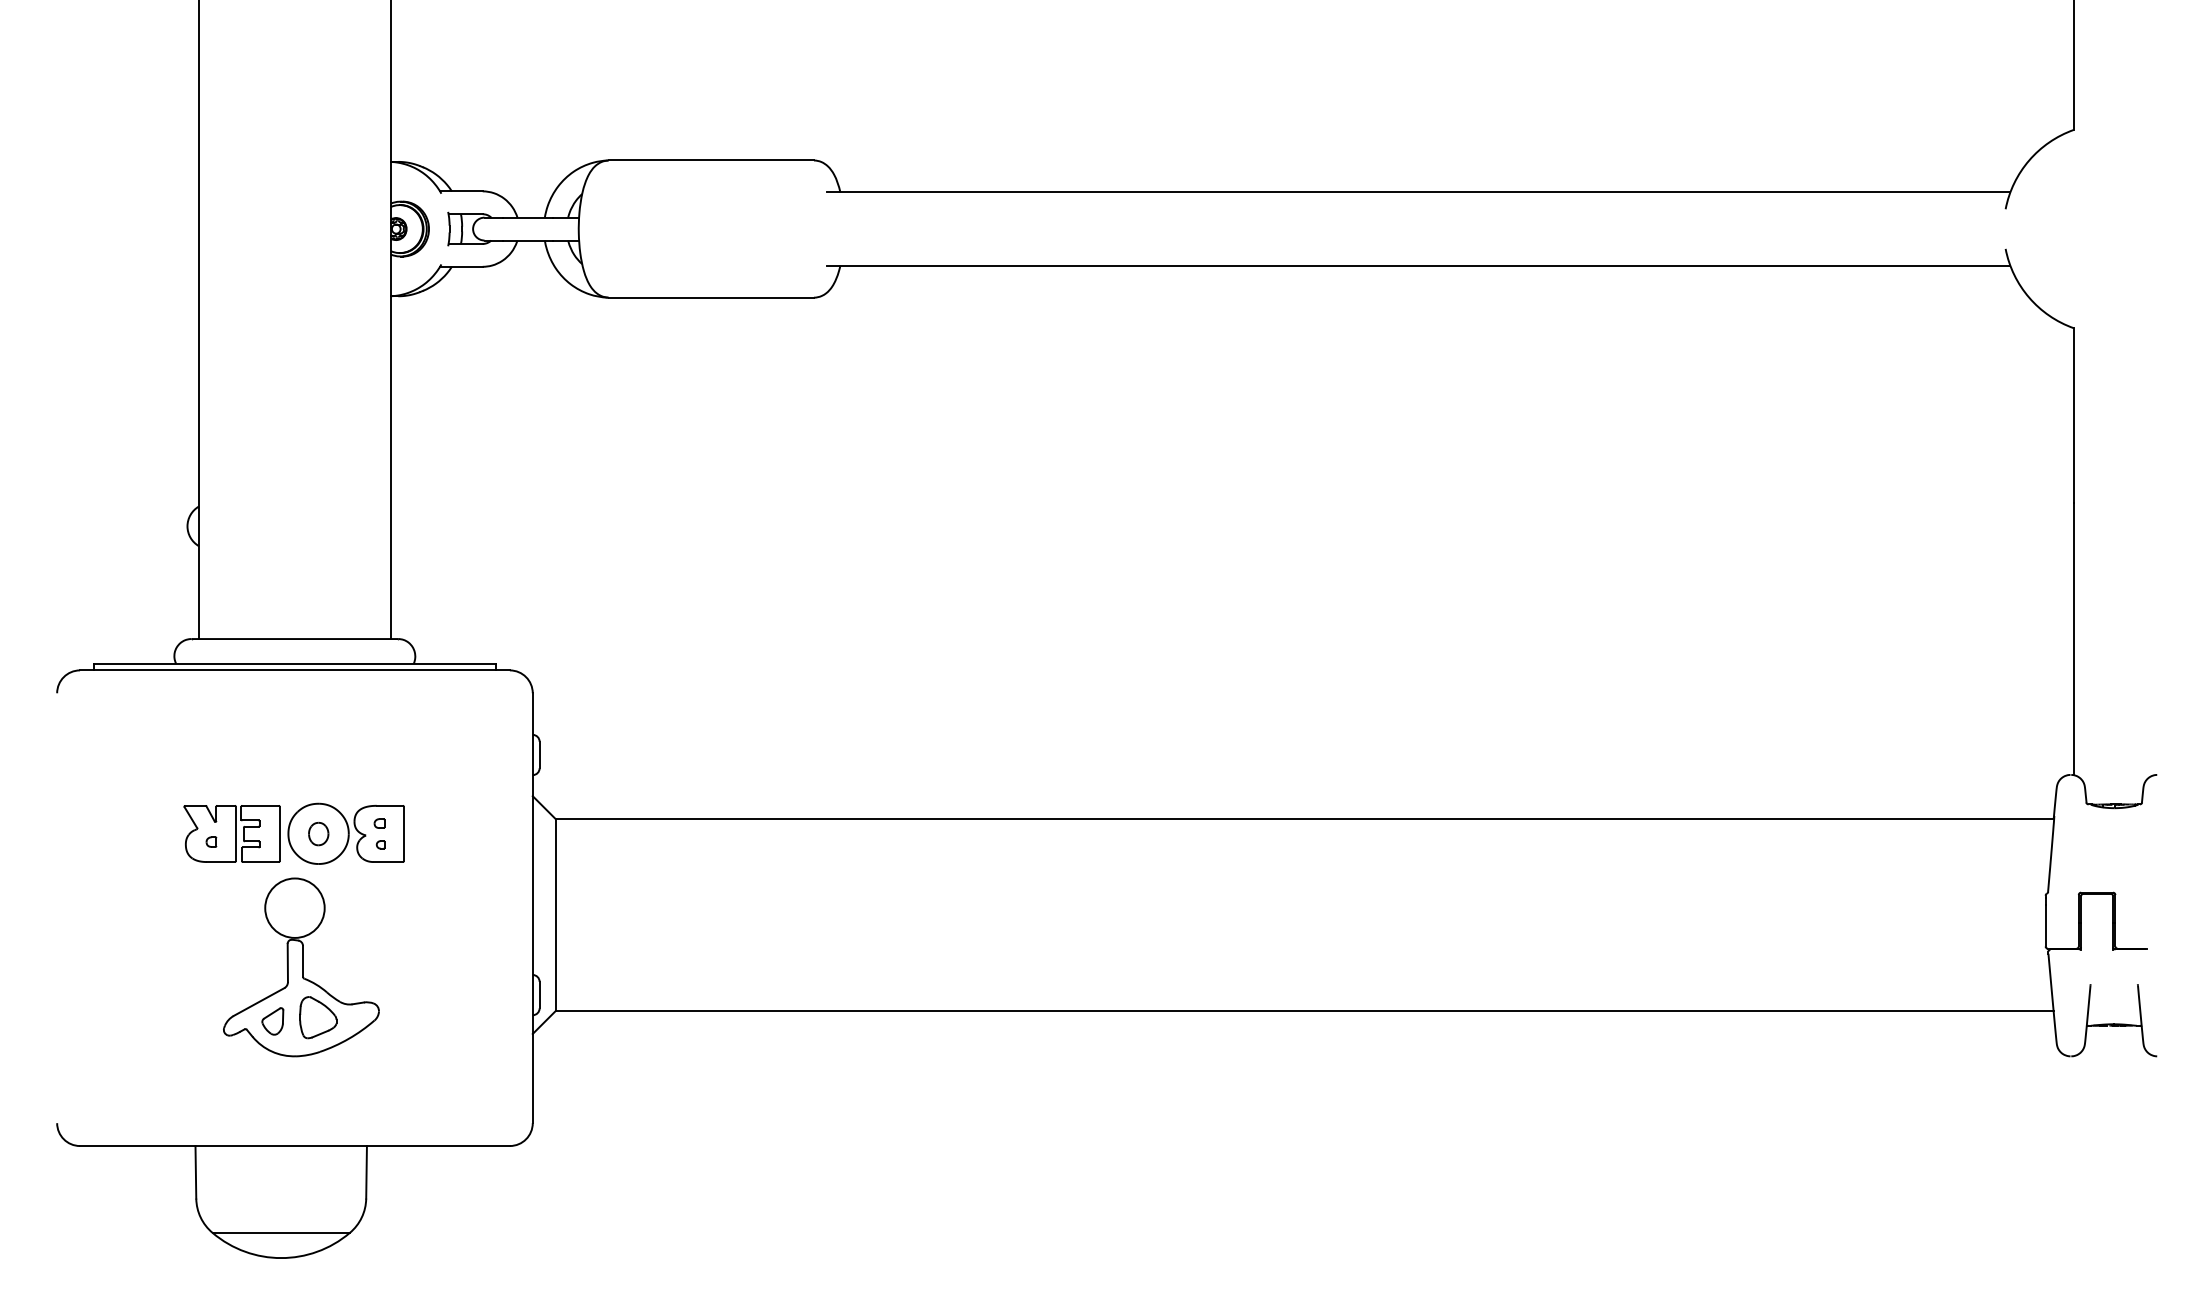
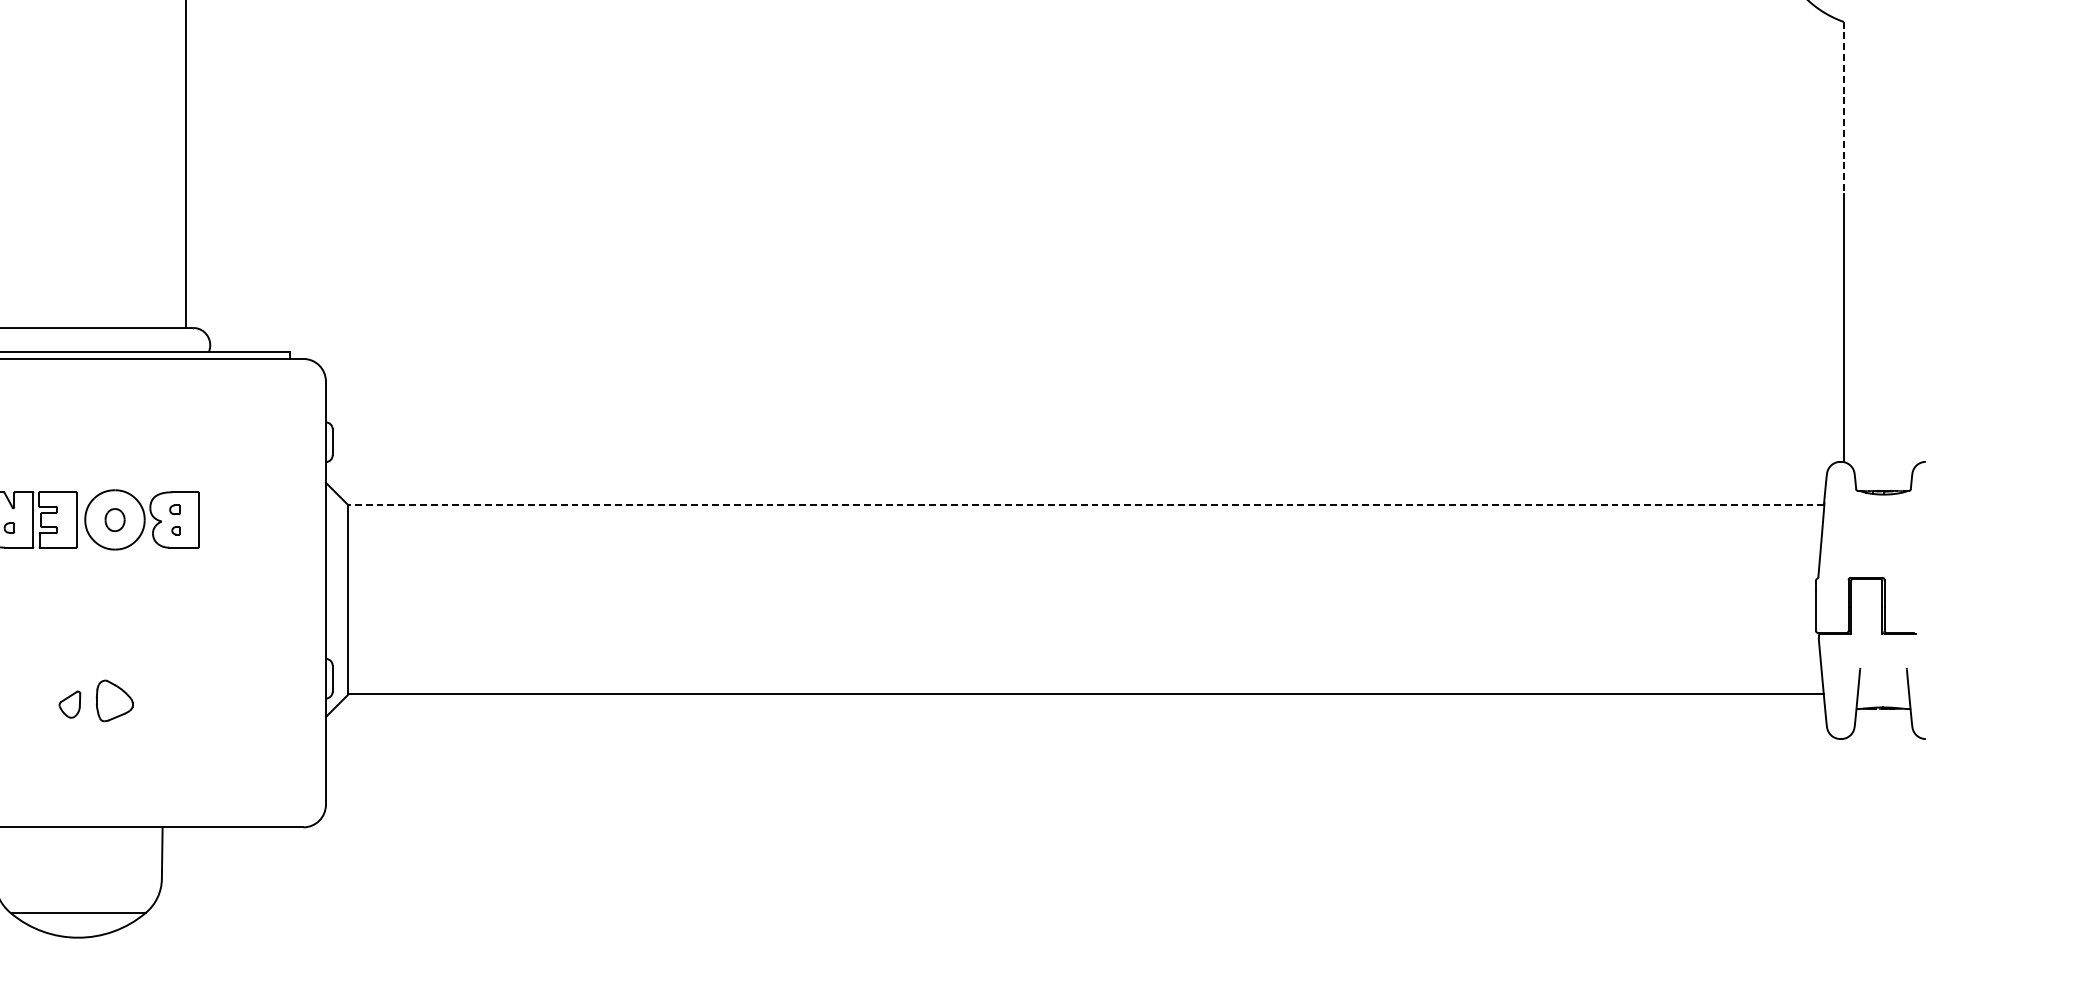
line: (2073, 415) -> (1843, 107), solid -> dashed
line: (1304, 819) -> (1086, 505), solid -> dashed
part: (301, 967) -> (98, 651), removed

